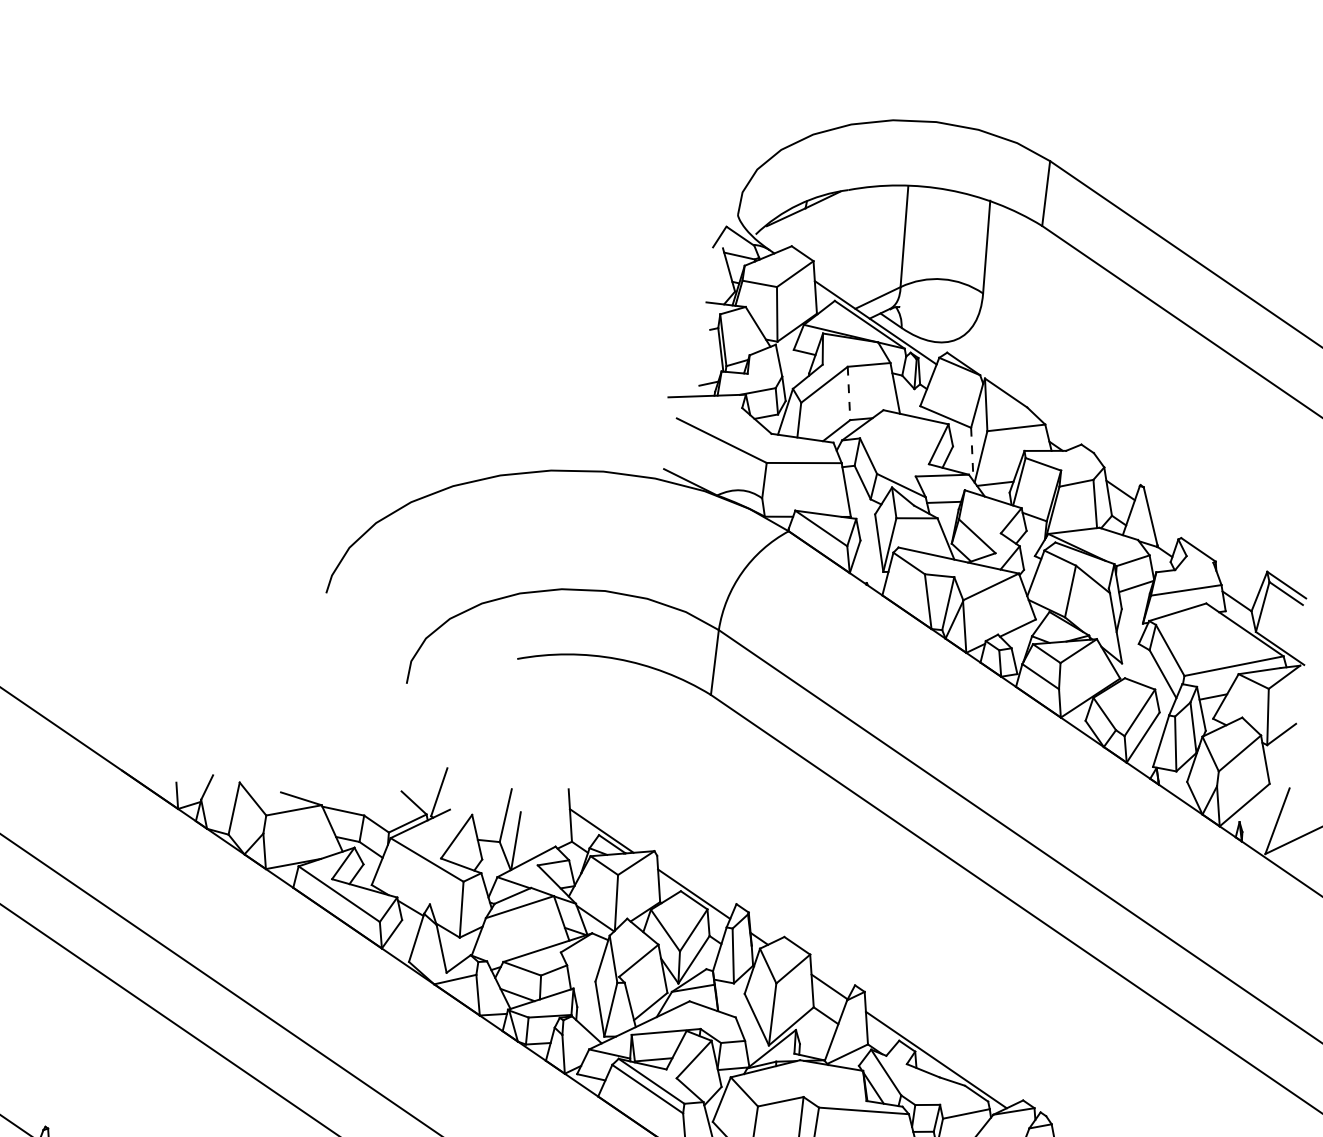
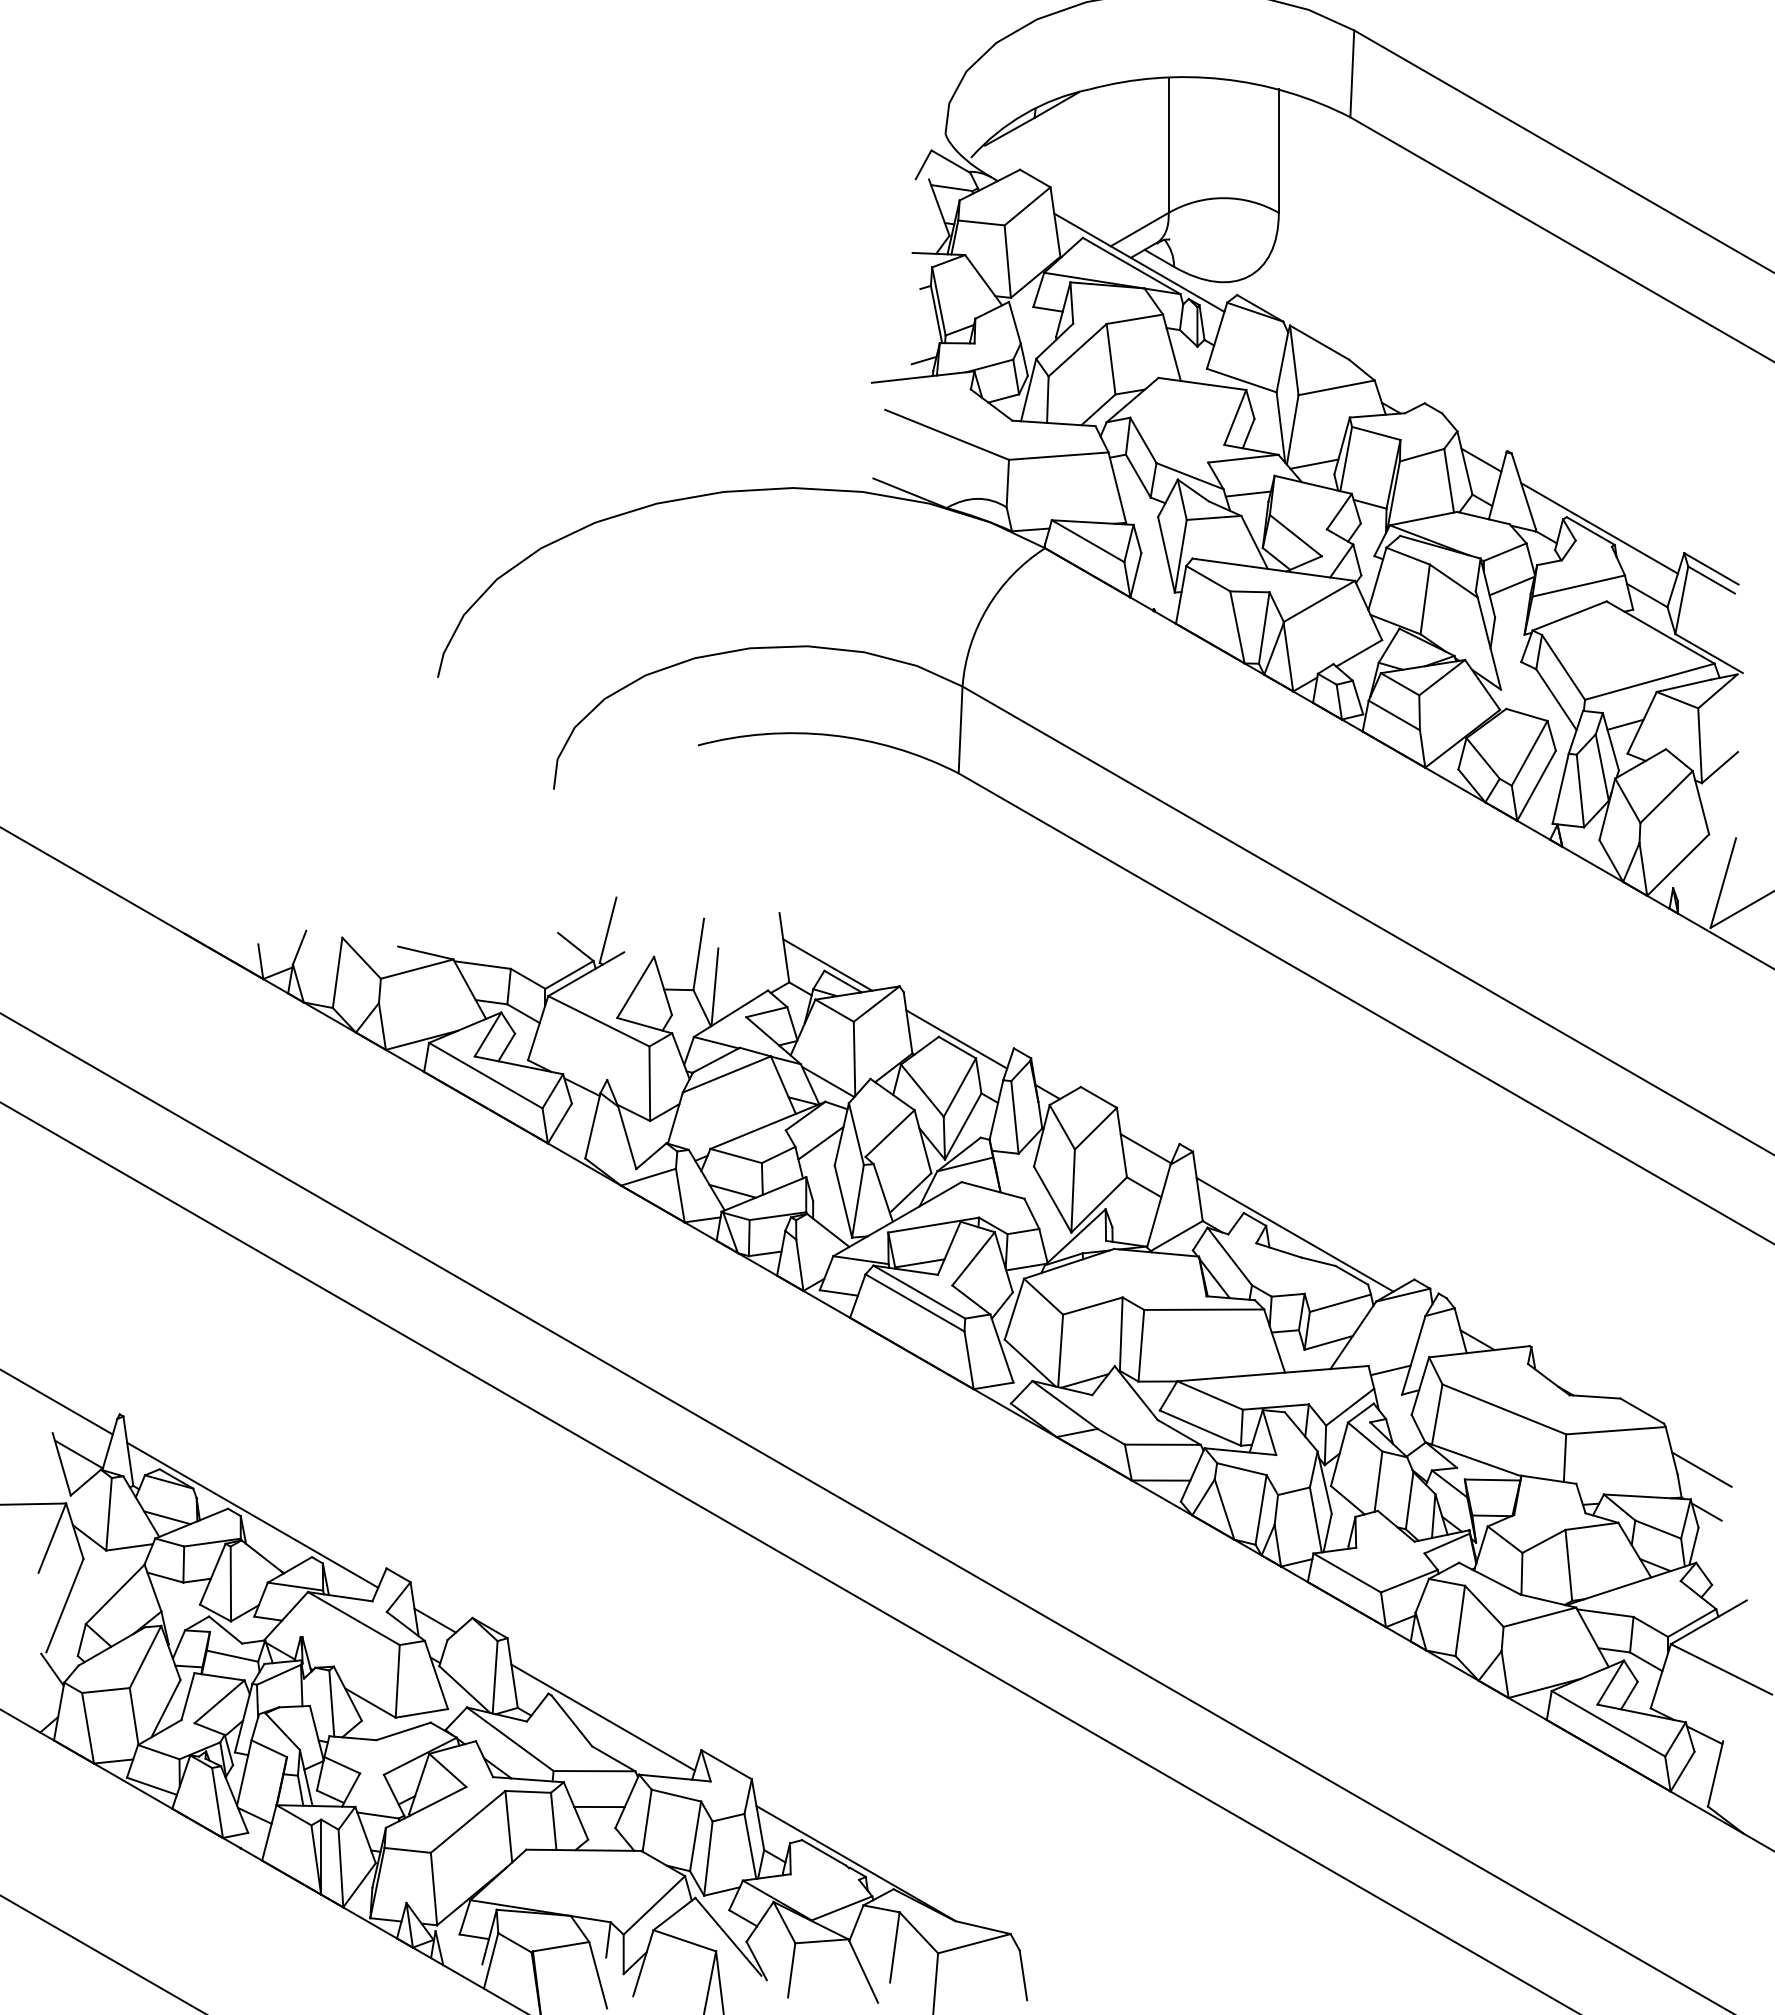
line: (849, 393) -> (1111, 359), dashed -> solid
line: (972, 455) -> (1281, 428), dashed -> solid
line: (1205, 548) -> (1599, 528), added
line: (586, 964) -> (820, 1143), added

